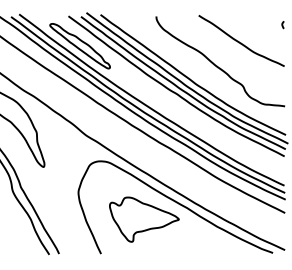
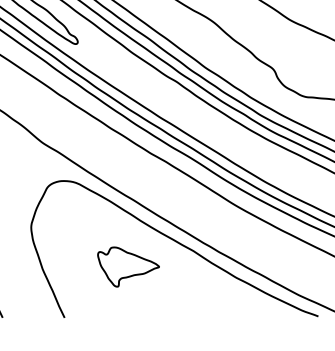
part: (144, 219) -> (128, 266), size x0.6

